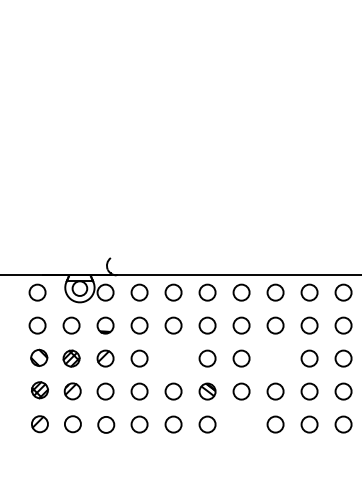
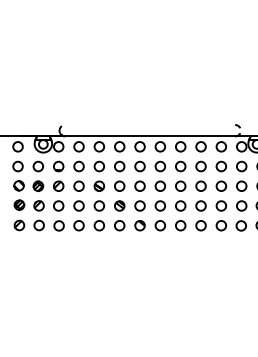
part: (172, 357) -> (98, 185), added
circle: (274, 357) -> (159, 185), added
part: (240, 424) -> (139, 225), added

